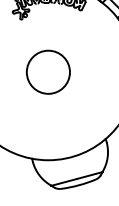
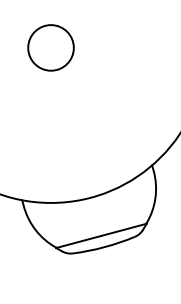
circle: (47, 71) -> (49, 46), size x0.6

